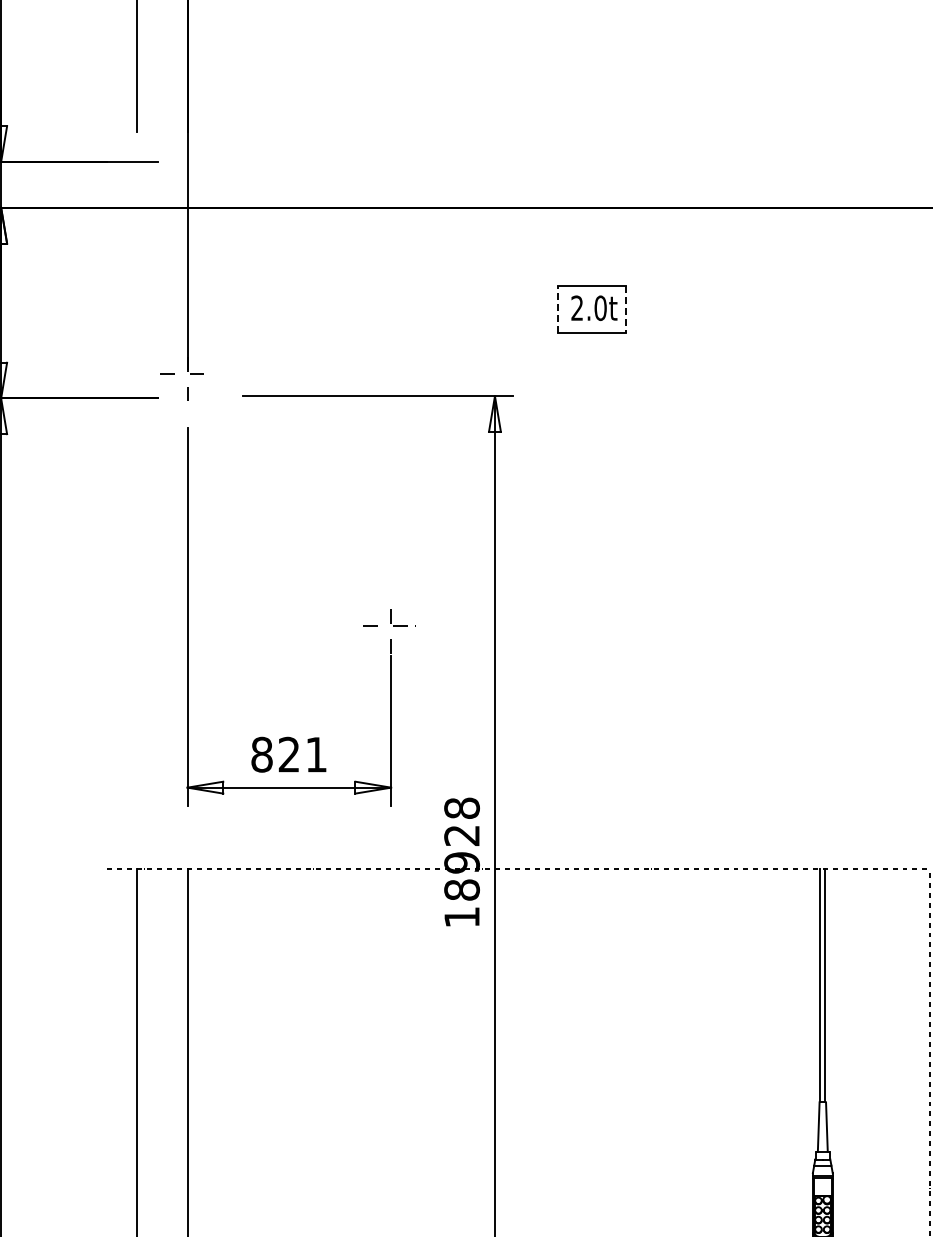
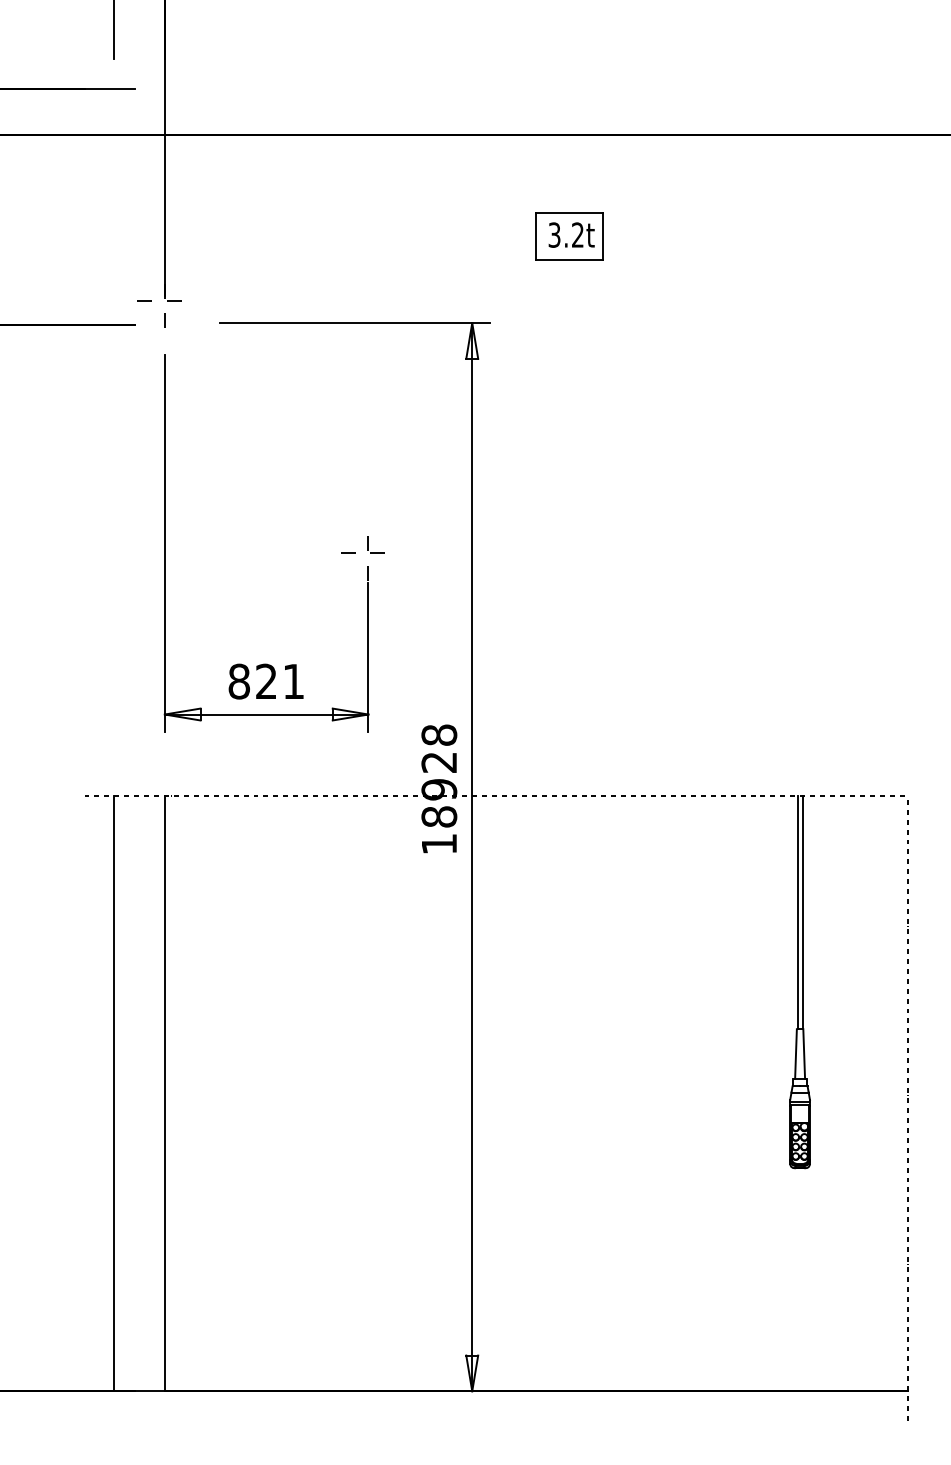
text: (589, 307) -> (566, 234), 2.0t -> 3.2t
line: (558, 308) -> (535, 235), dashed -> solid
line: (626, 309) -> (603, 236), dashed -> solid

